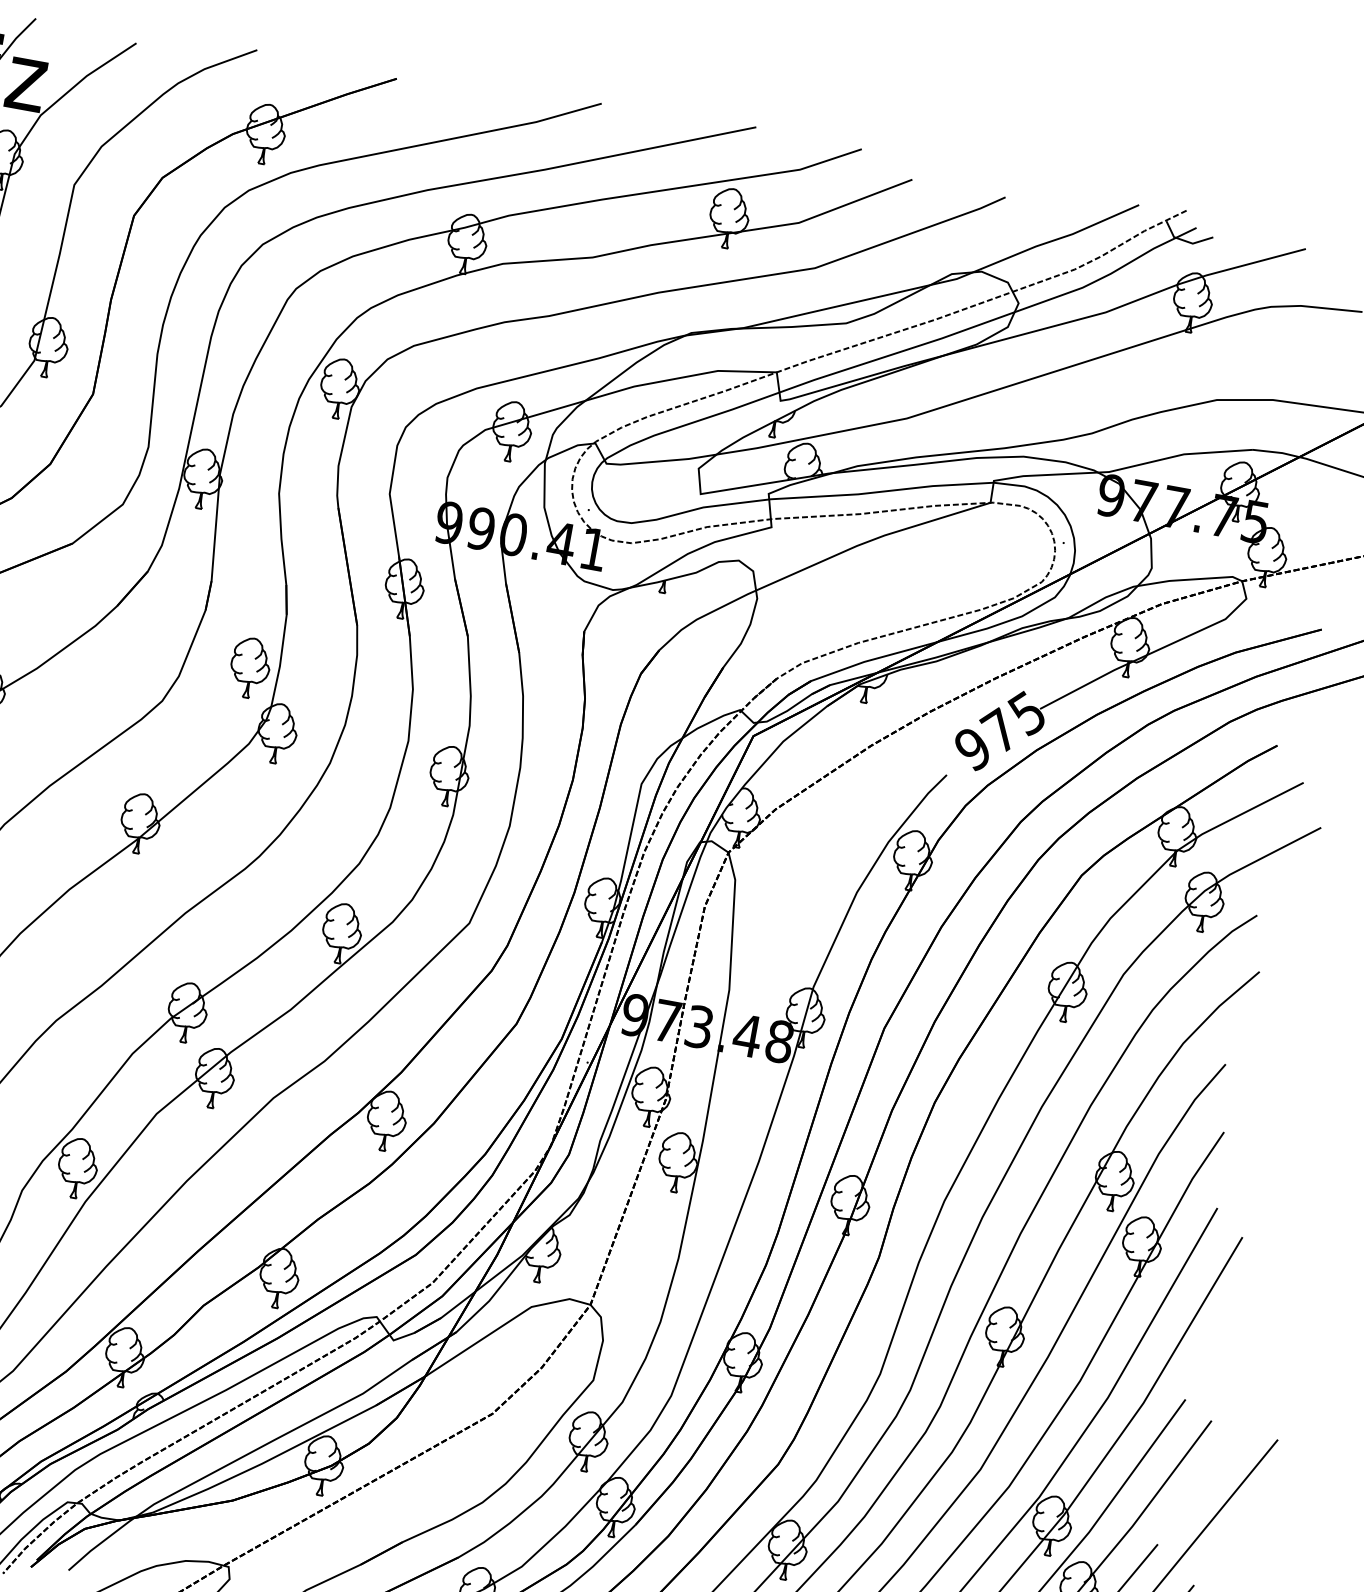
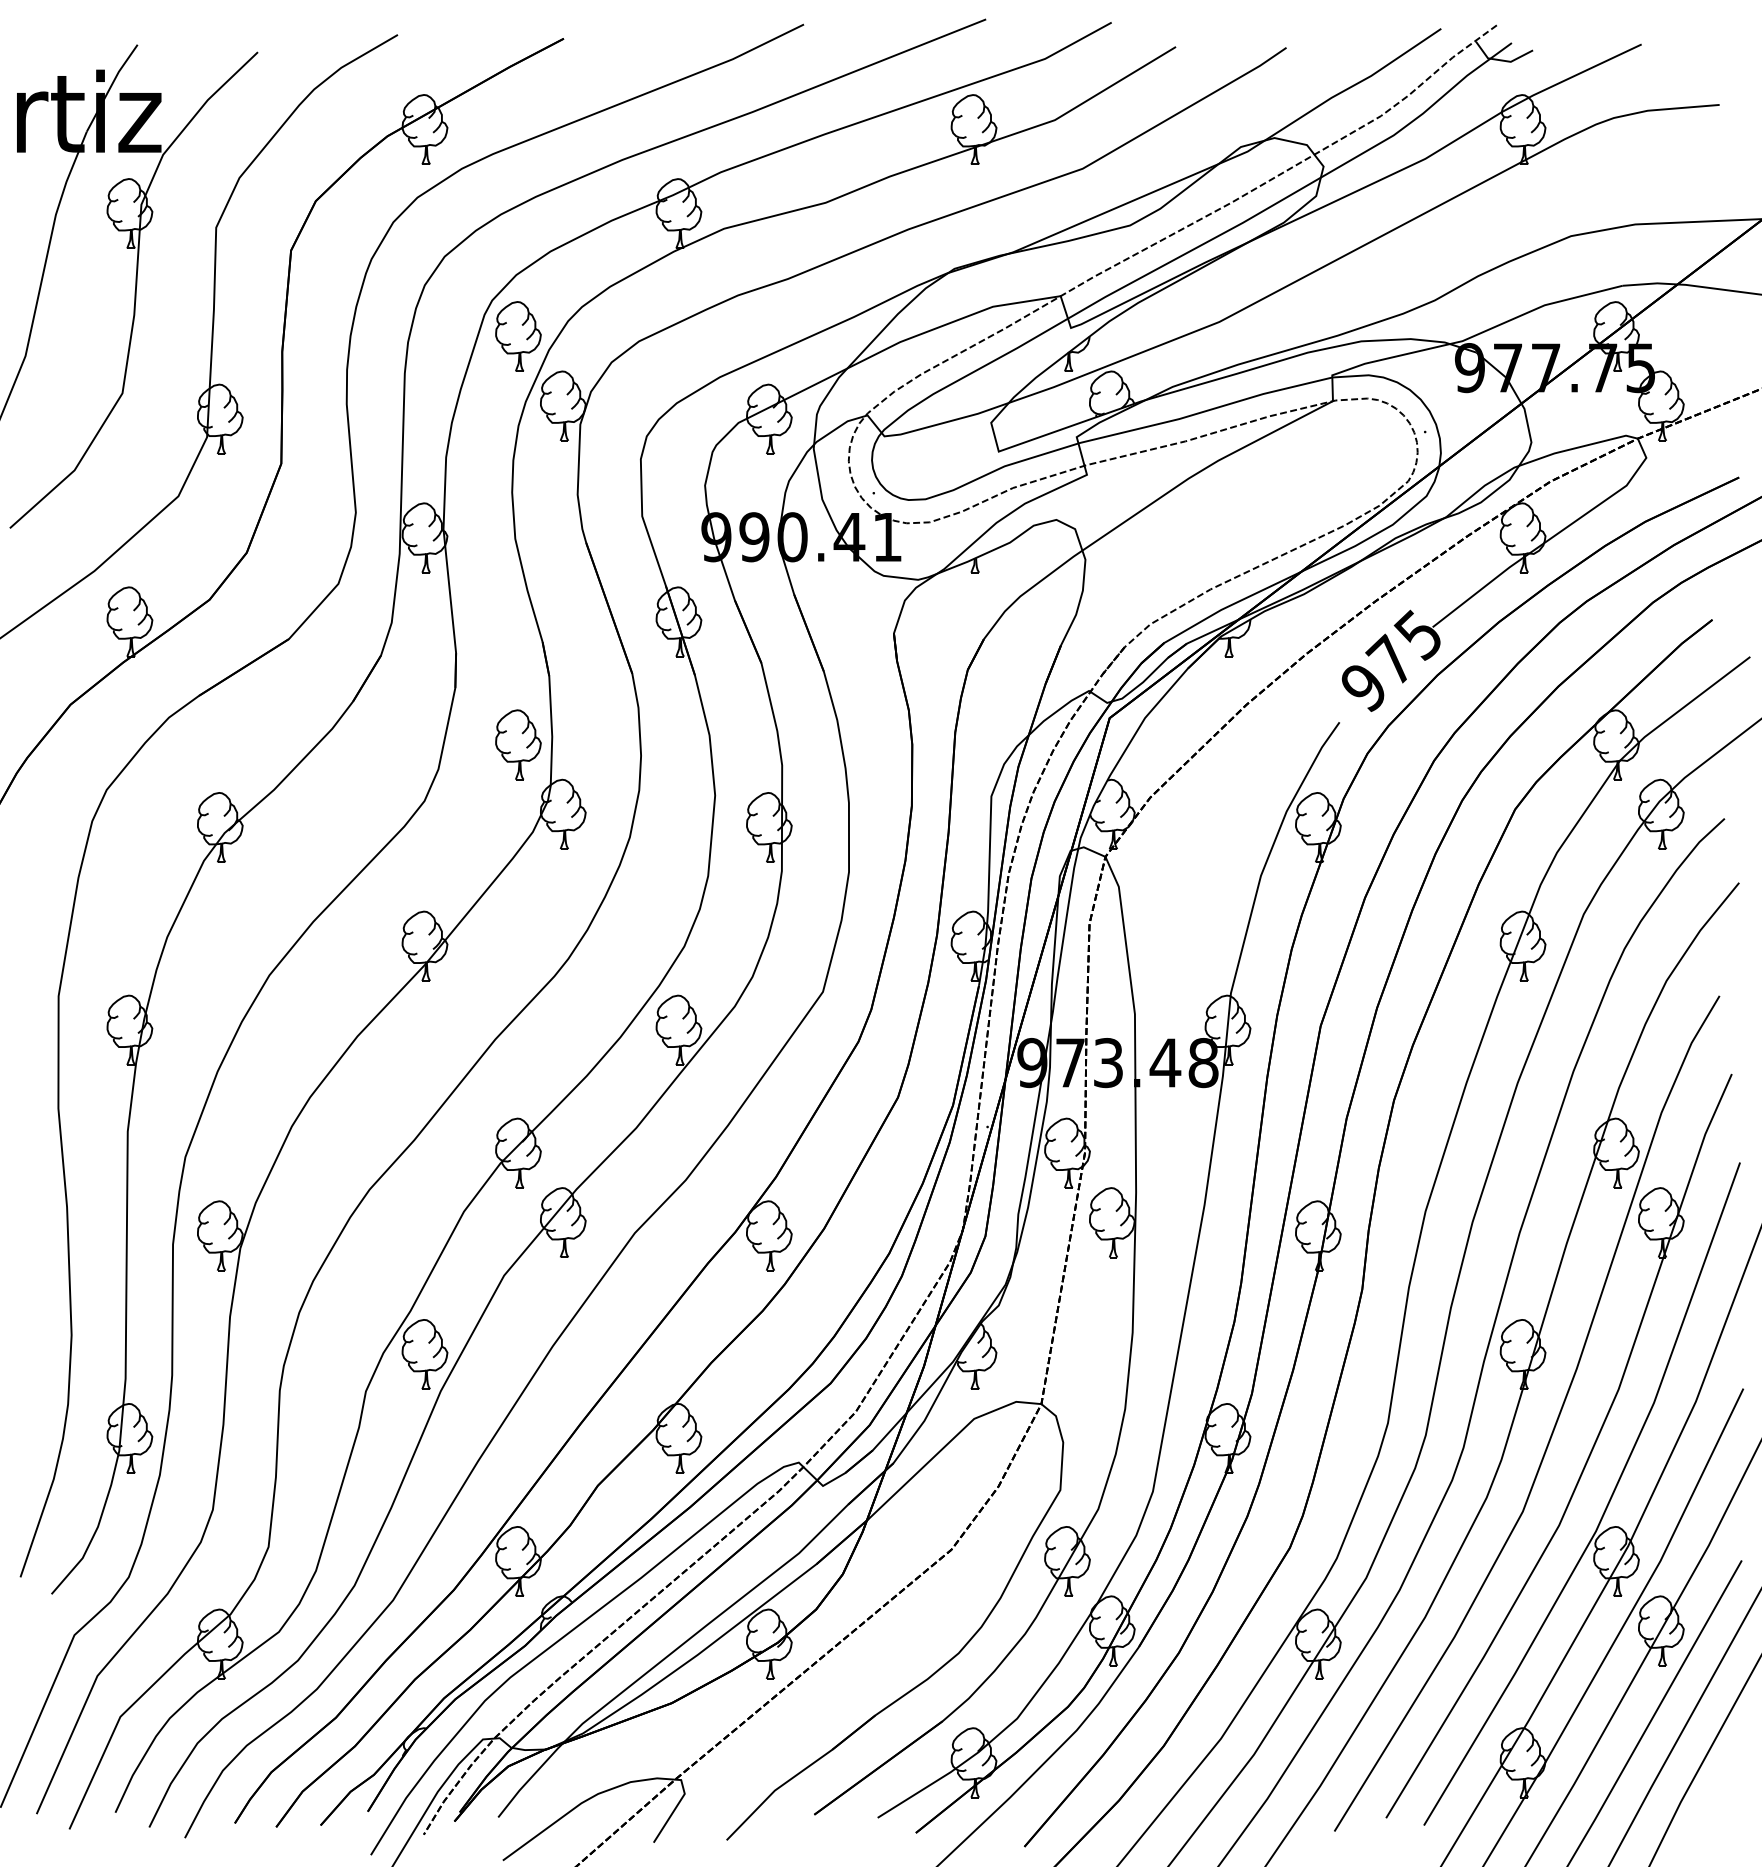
part: (312, 323) -> (518, 336), added

